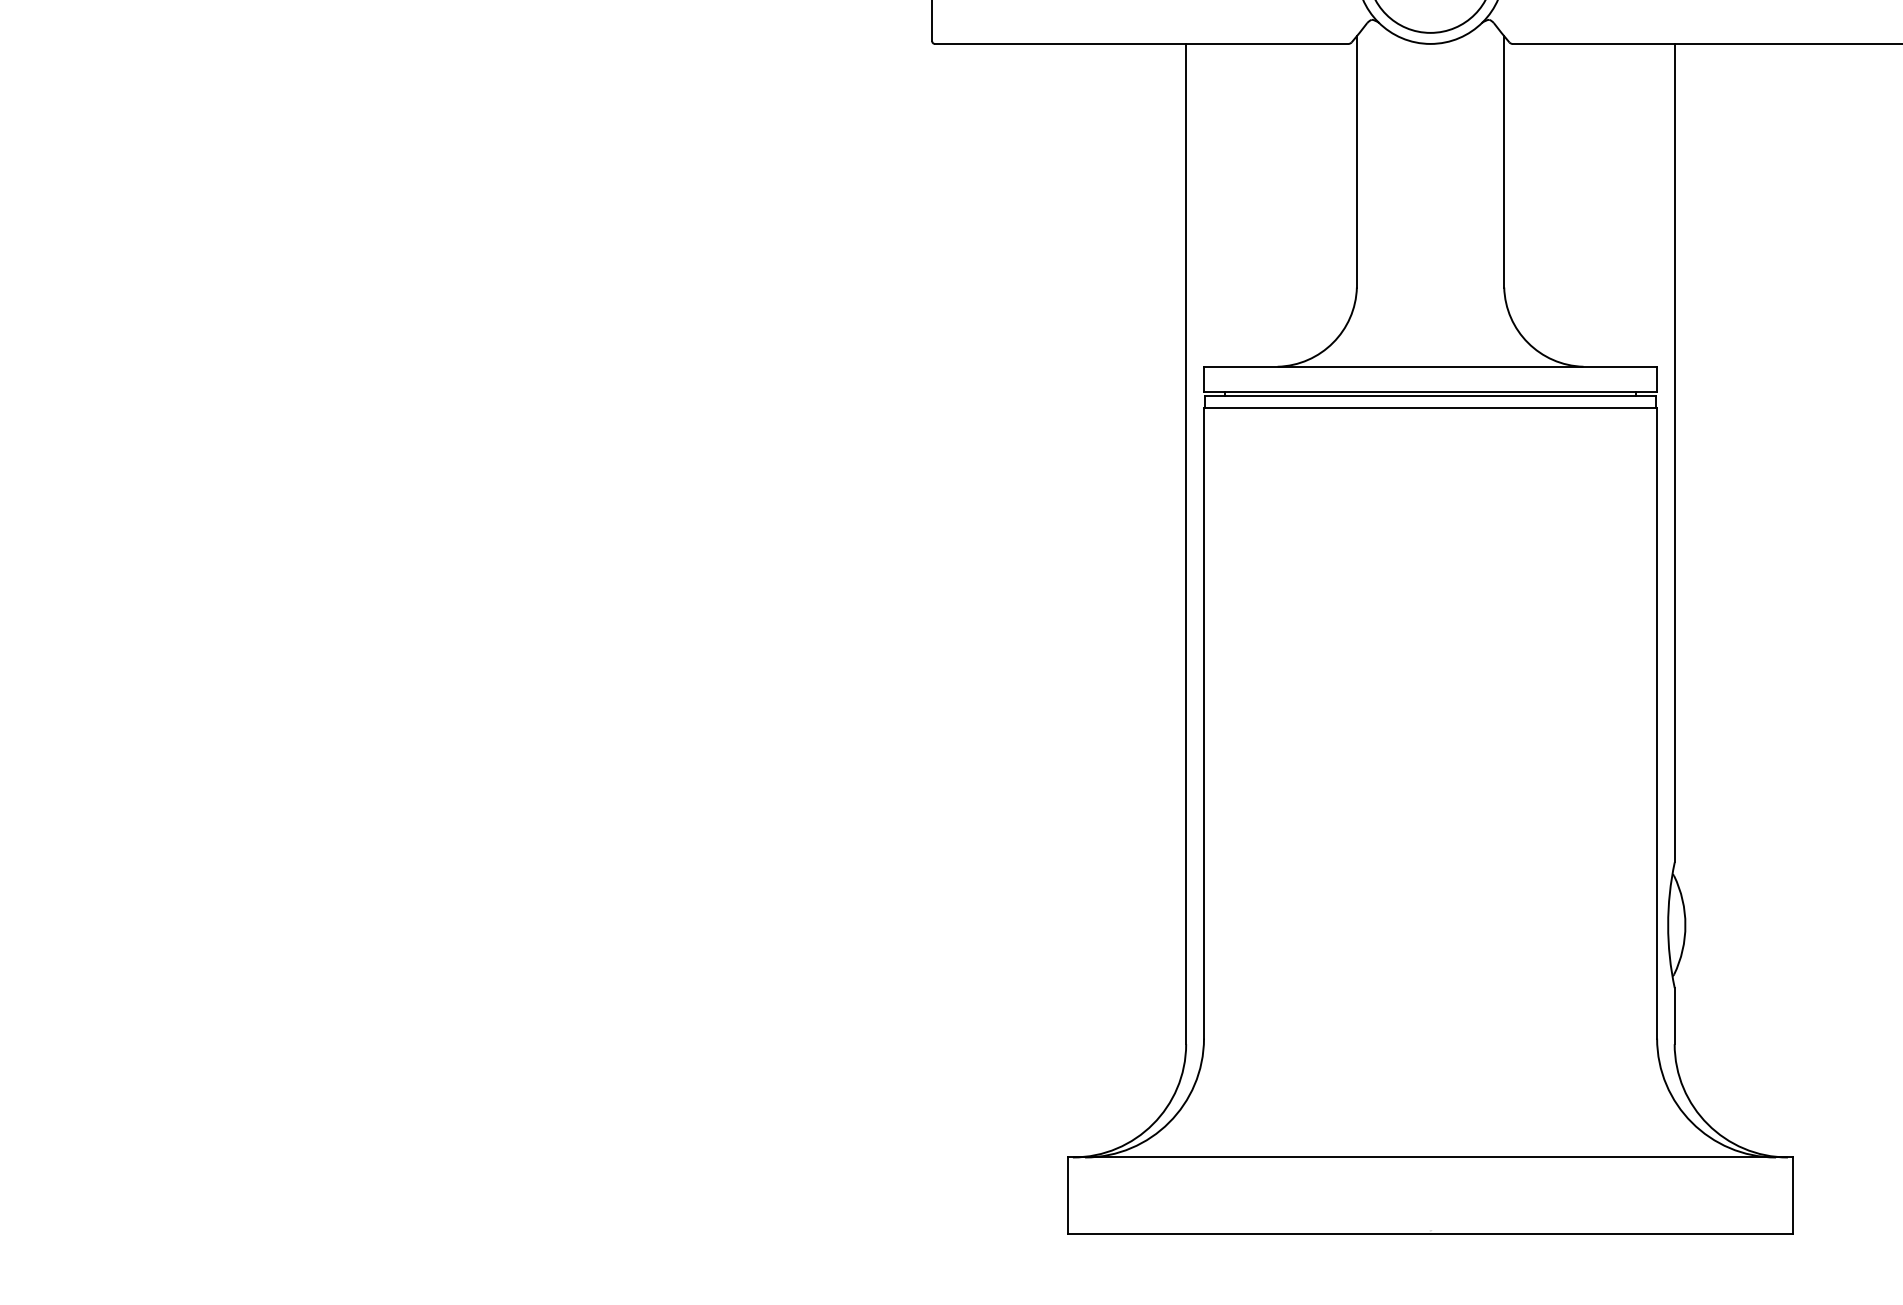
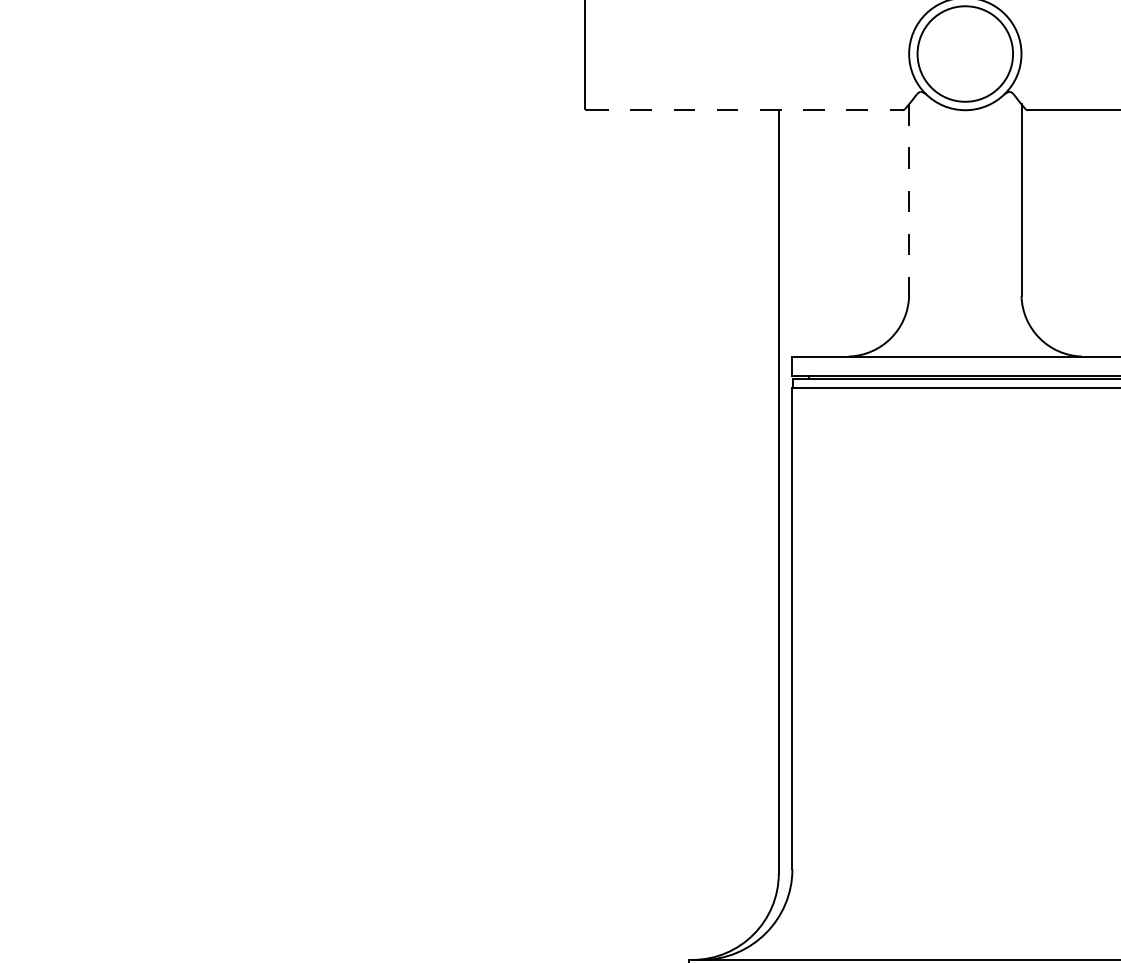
line: (1141, 43) -> (744, 109), solid -> dashed
line: (1356, 161) -> (908, 199), solid -> dashed

